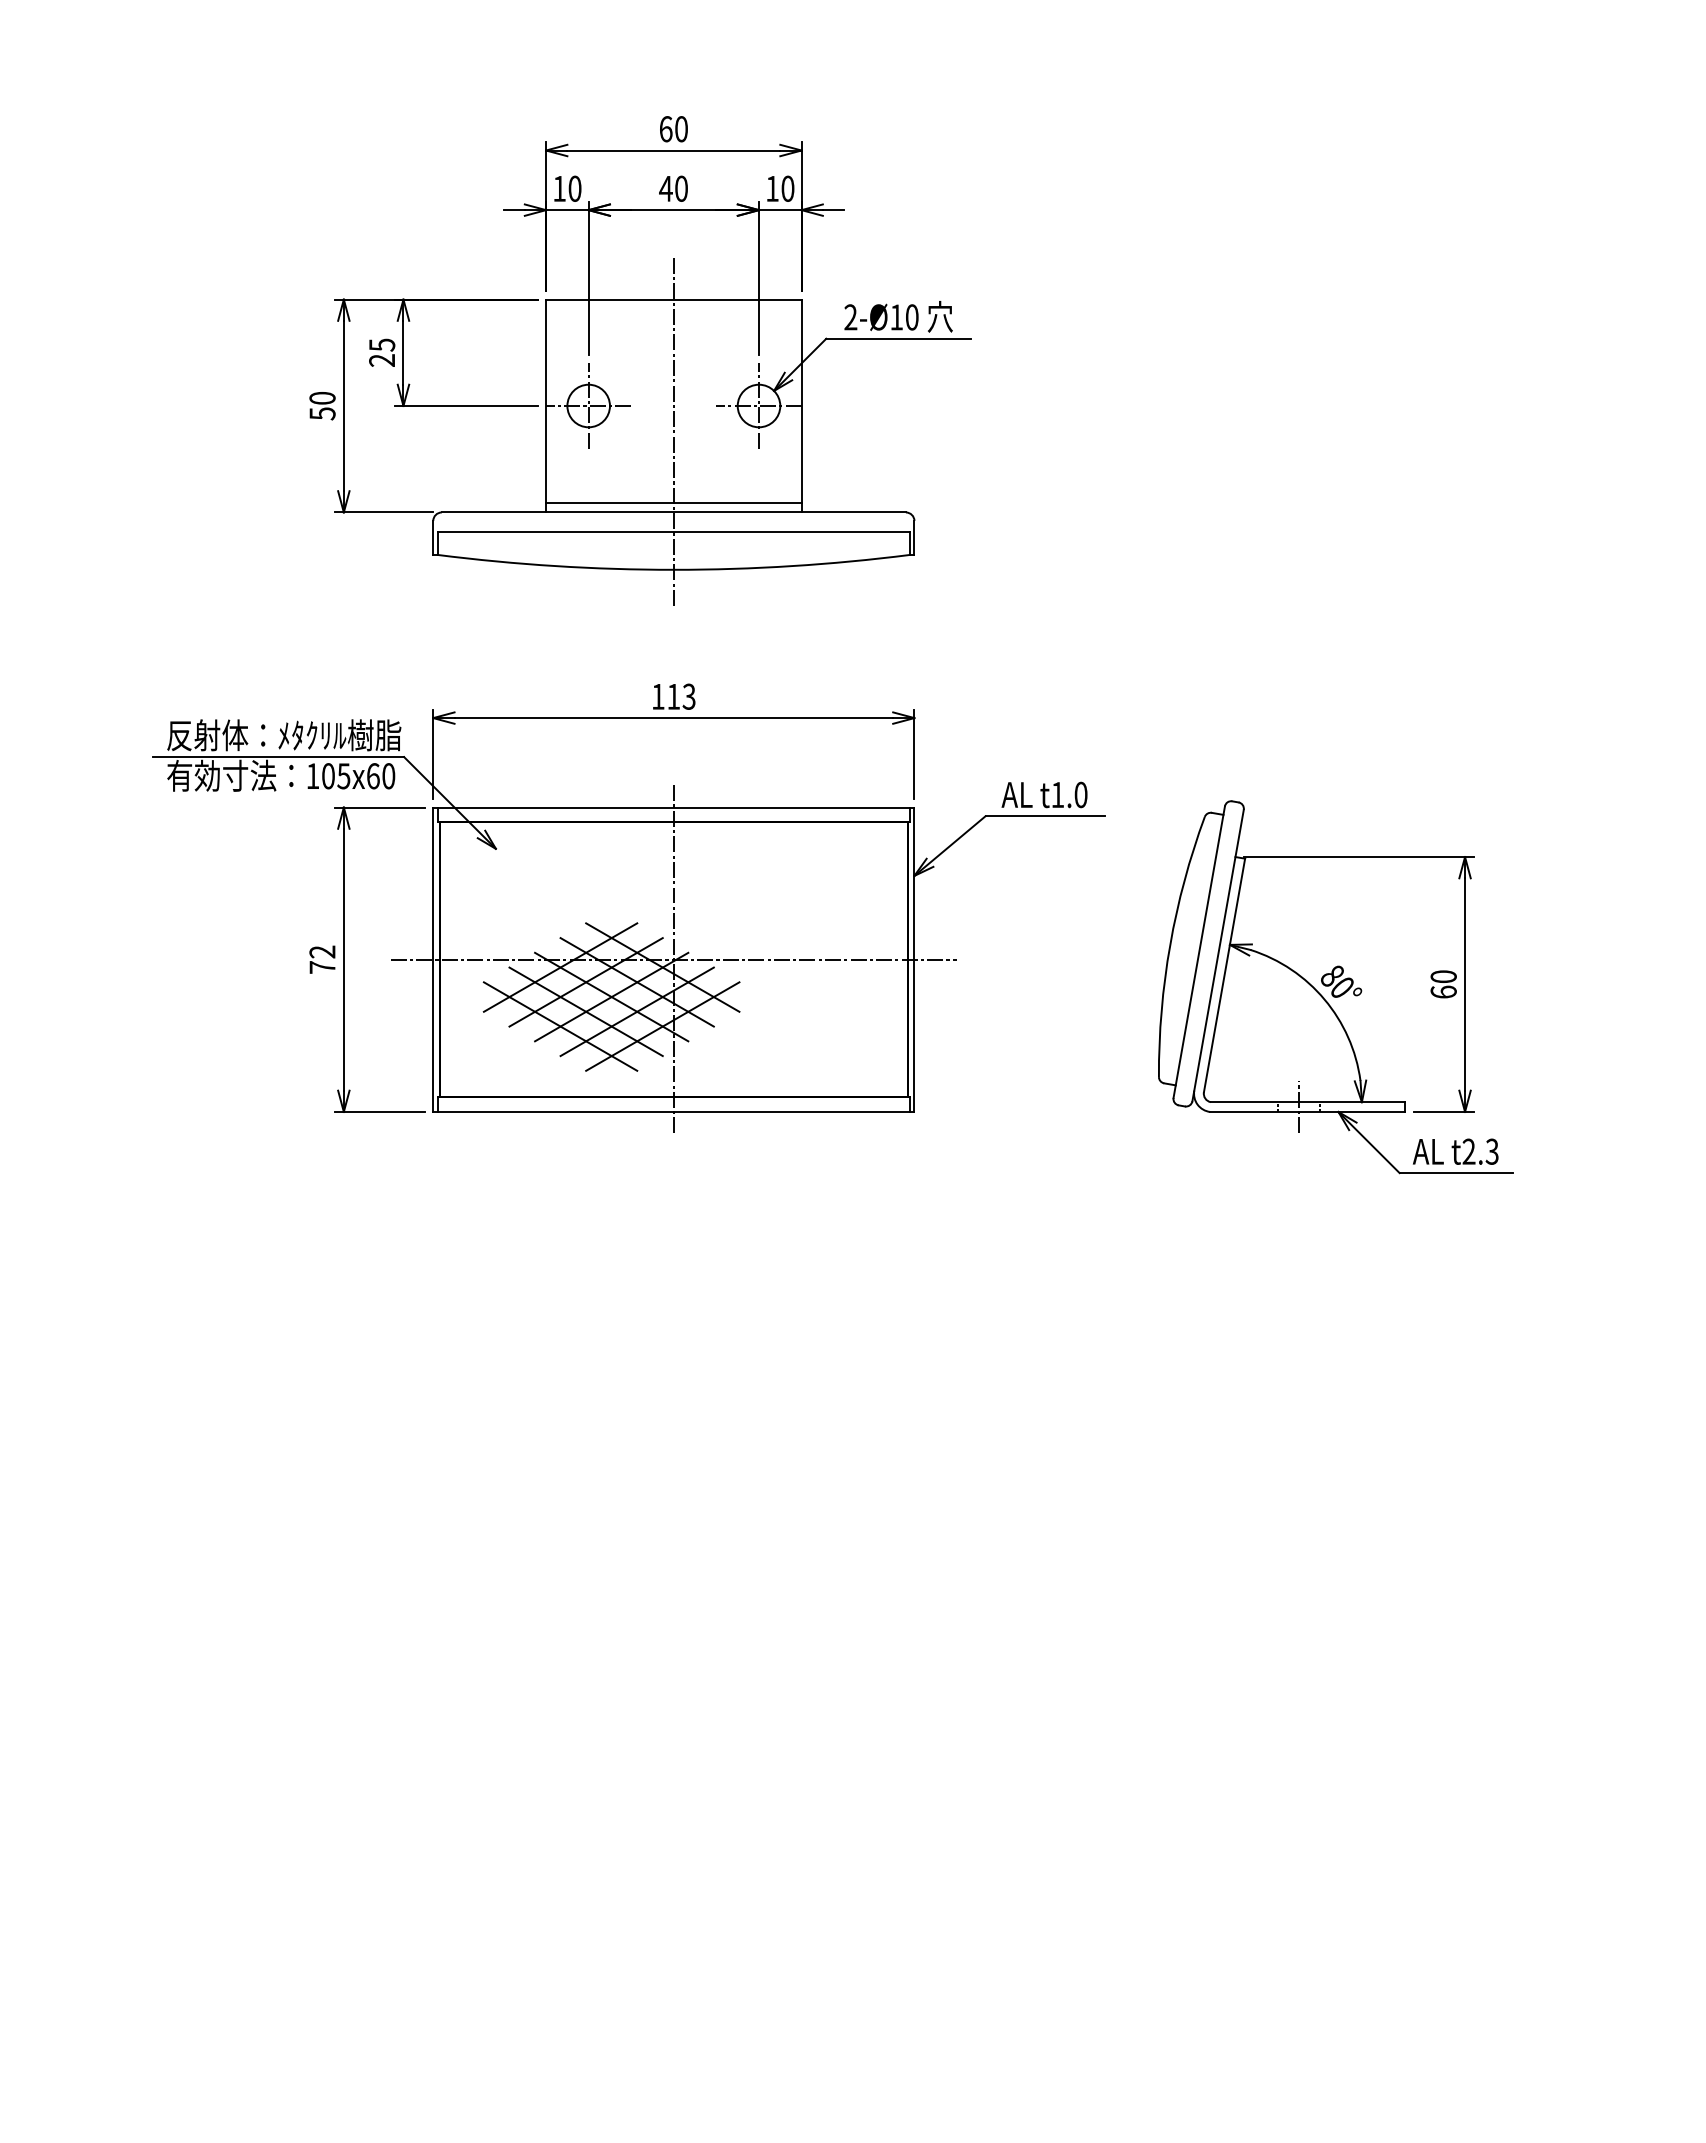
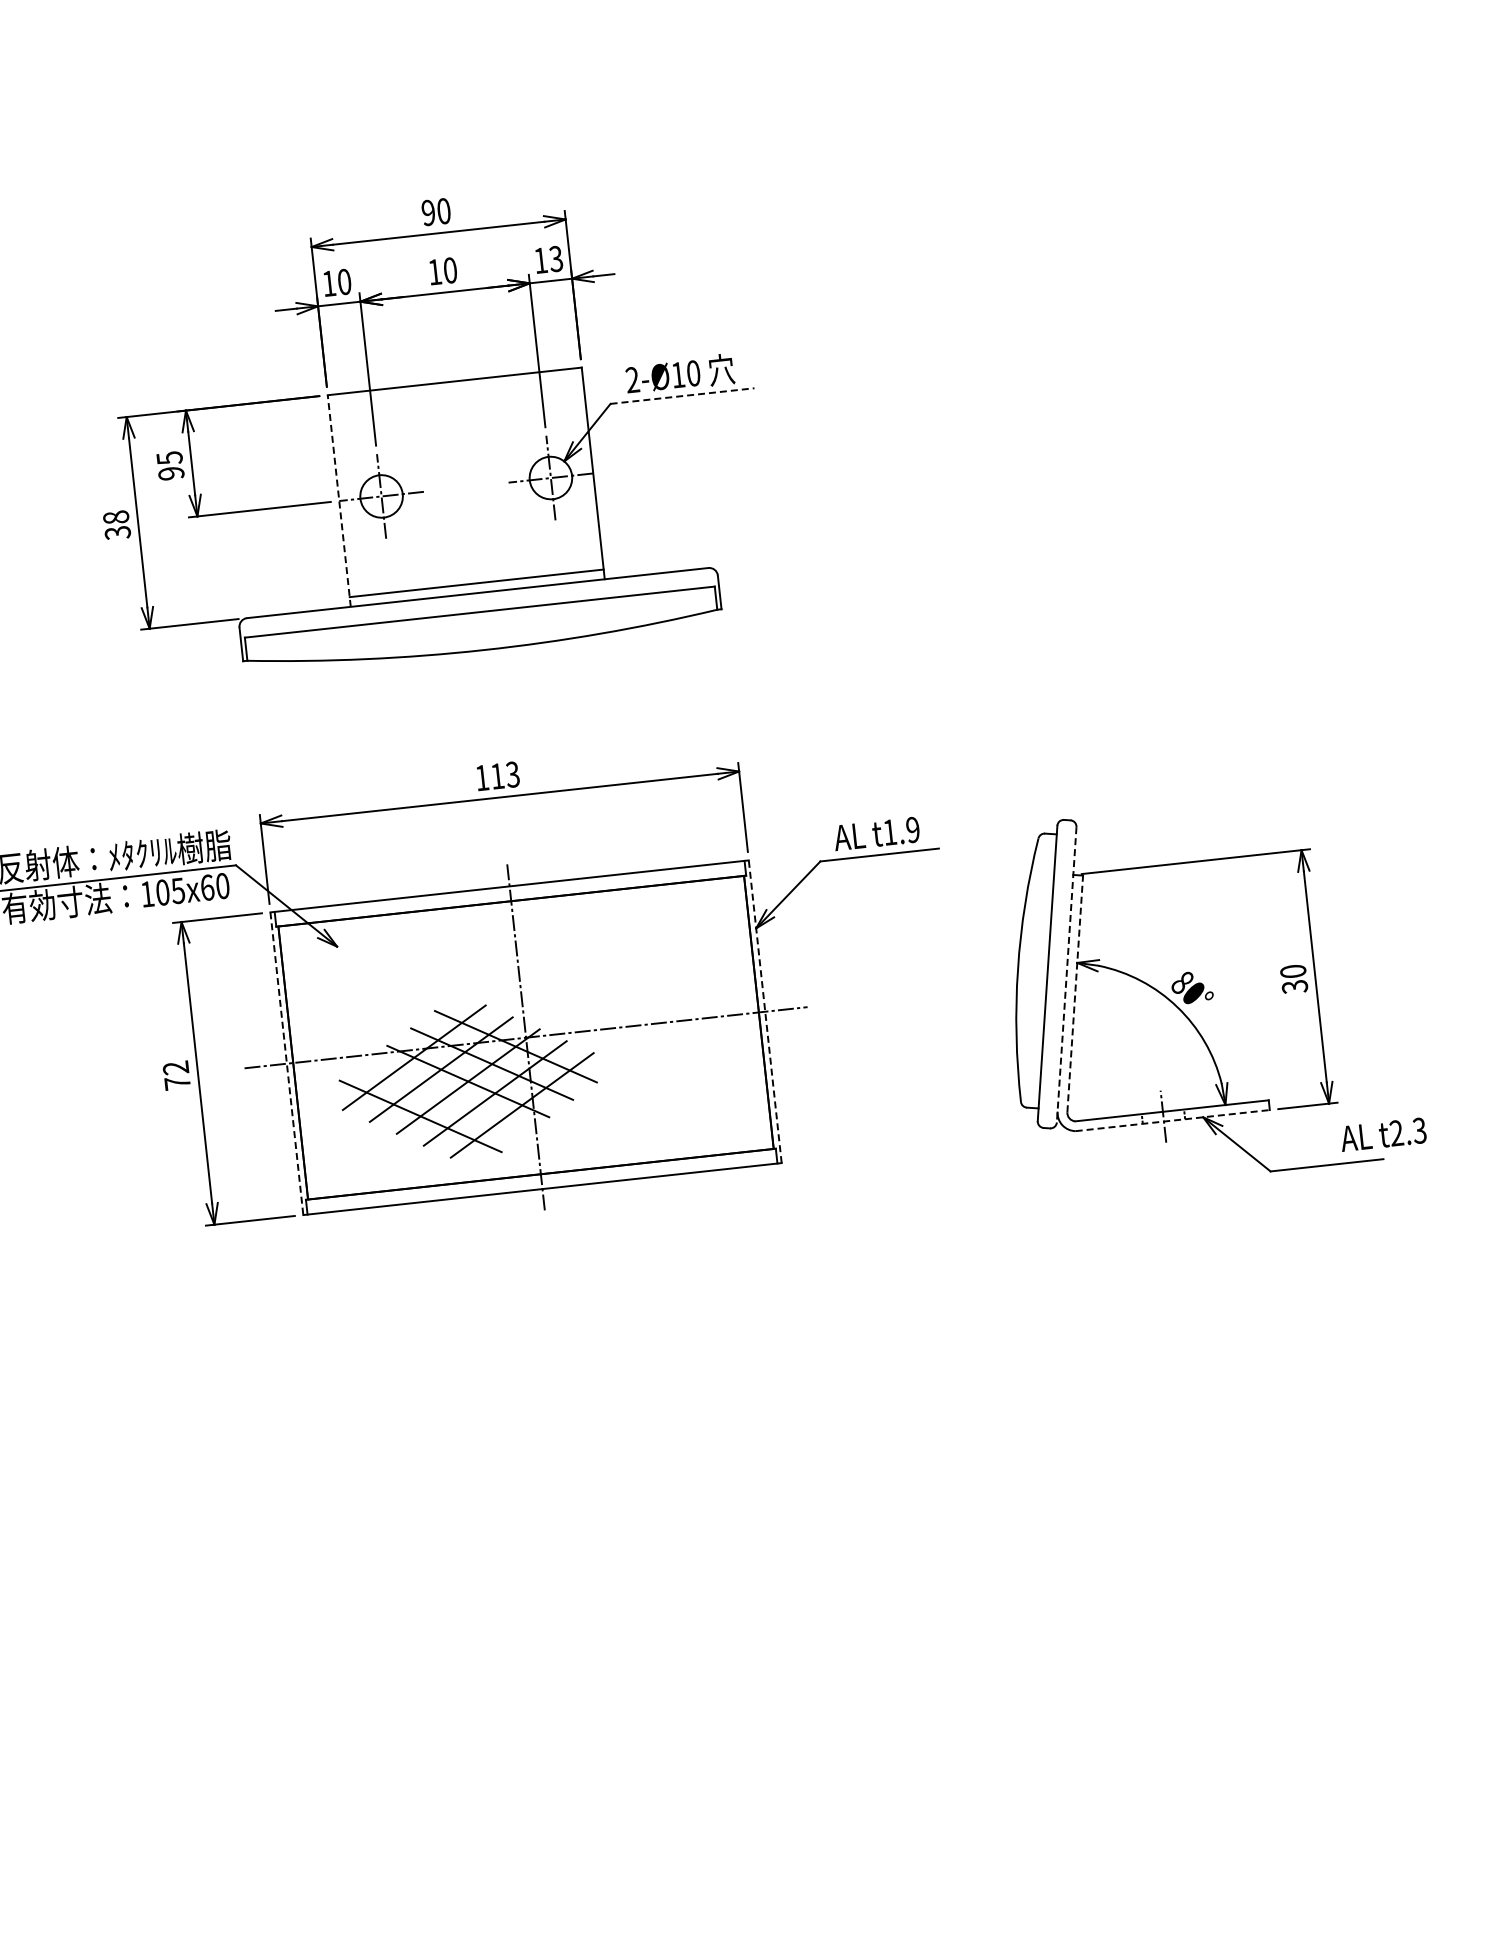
text: (665, 129) -> (428, 213), 60 -> 90
text: (665, 188) -> (434, 271), 40 -> 10
text: (787, 188) -> (555, 258), 10 -> 13
line: (899, 338) -> (683, 395), solid -> dashed
text: (382, 360) -> (171, 473), 25 -> 95
text: (322, 405) -> (116, 524), 50 -> 38
line: (546, 405) -> (339, 500), solid -> dashed
line: (673, 430) -> (468, 511), removed
text: (1080, 794) -> (912, 829), t1.0 -> t1.9
line: (1218, 955) -> (1067, 974), solid -> dashed
line: (914, 959) -> (765, 1011), solid -> dashed
line: (433, 960) -> (287, 1064), solid -> dashed
line: (1224, 975) -> (1075, 993), solid -> dashed
text: (1443, 991) -> (1294, 986), 60 -> 30
line: (585, 1011) -> (443, 1098), removed
line: (1307, 1111) -> (1172, 1120), solid -> dashed
text: (1455, 1151) -> (1383, 1134), moved

